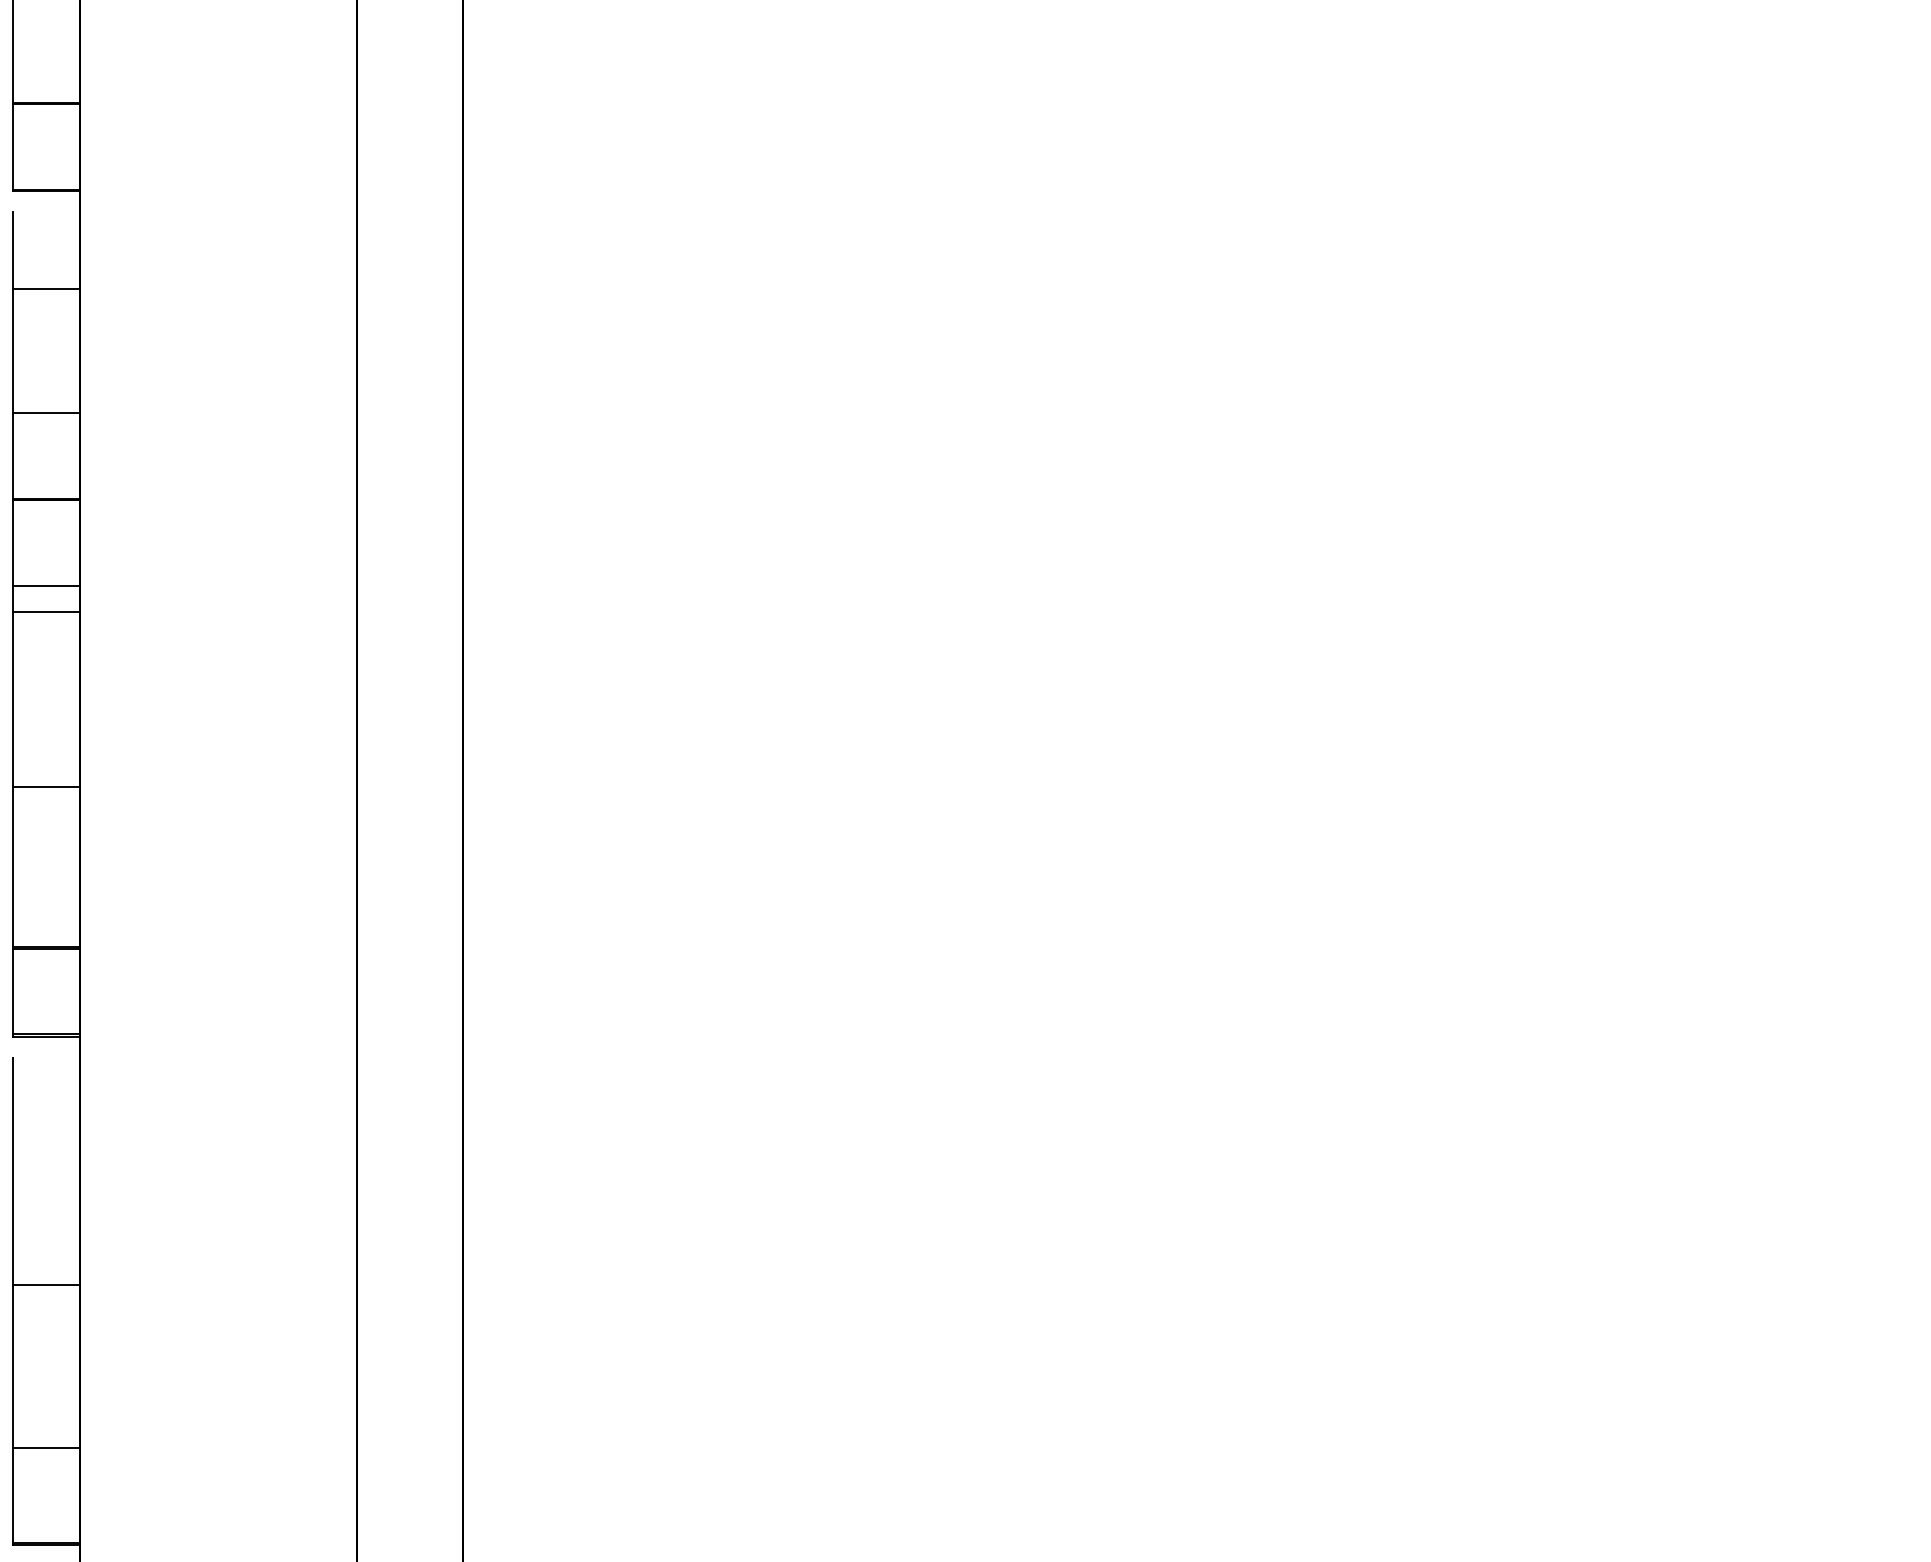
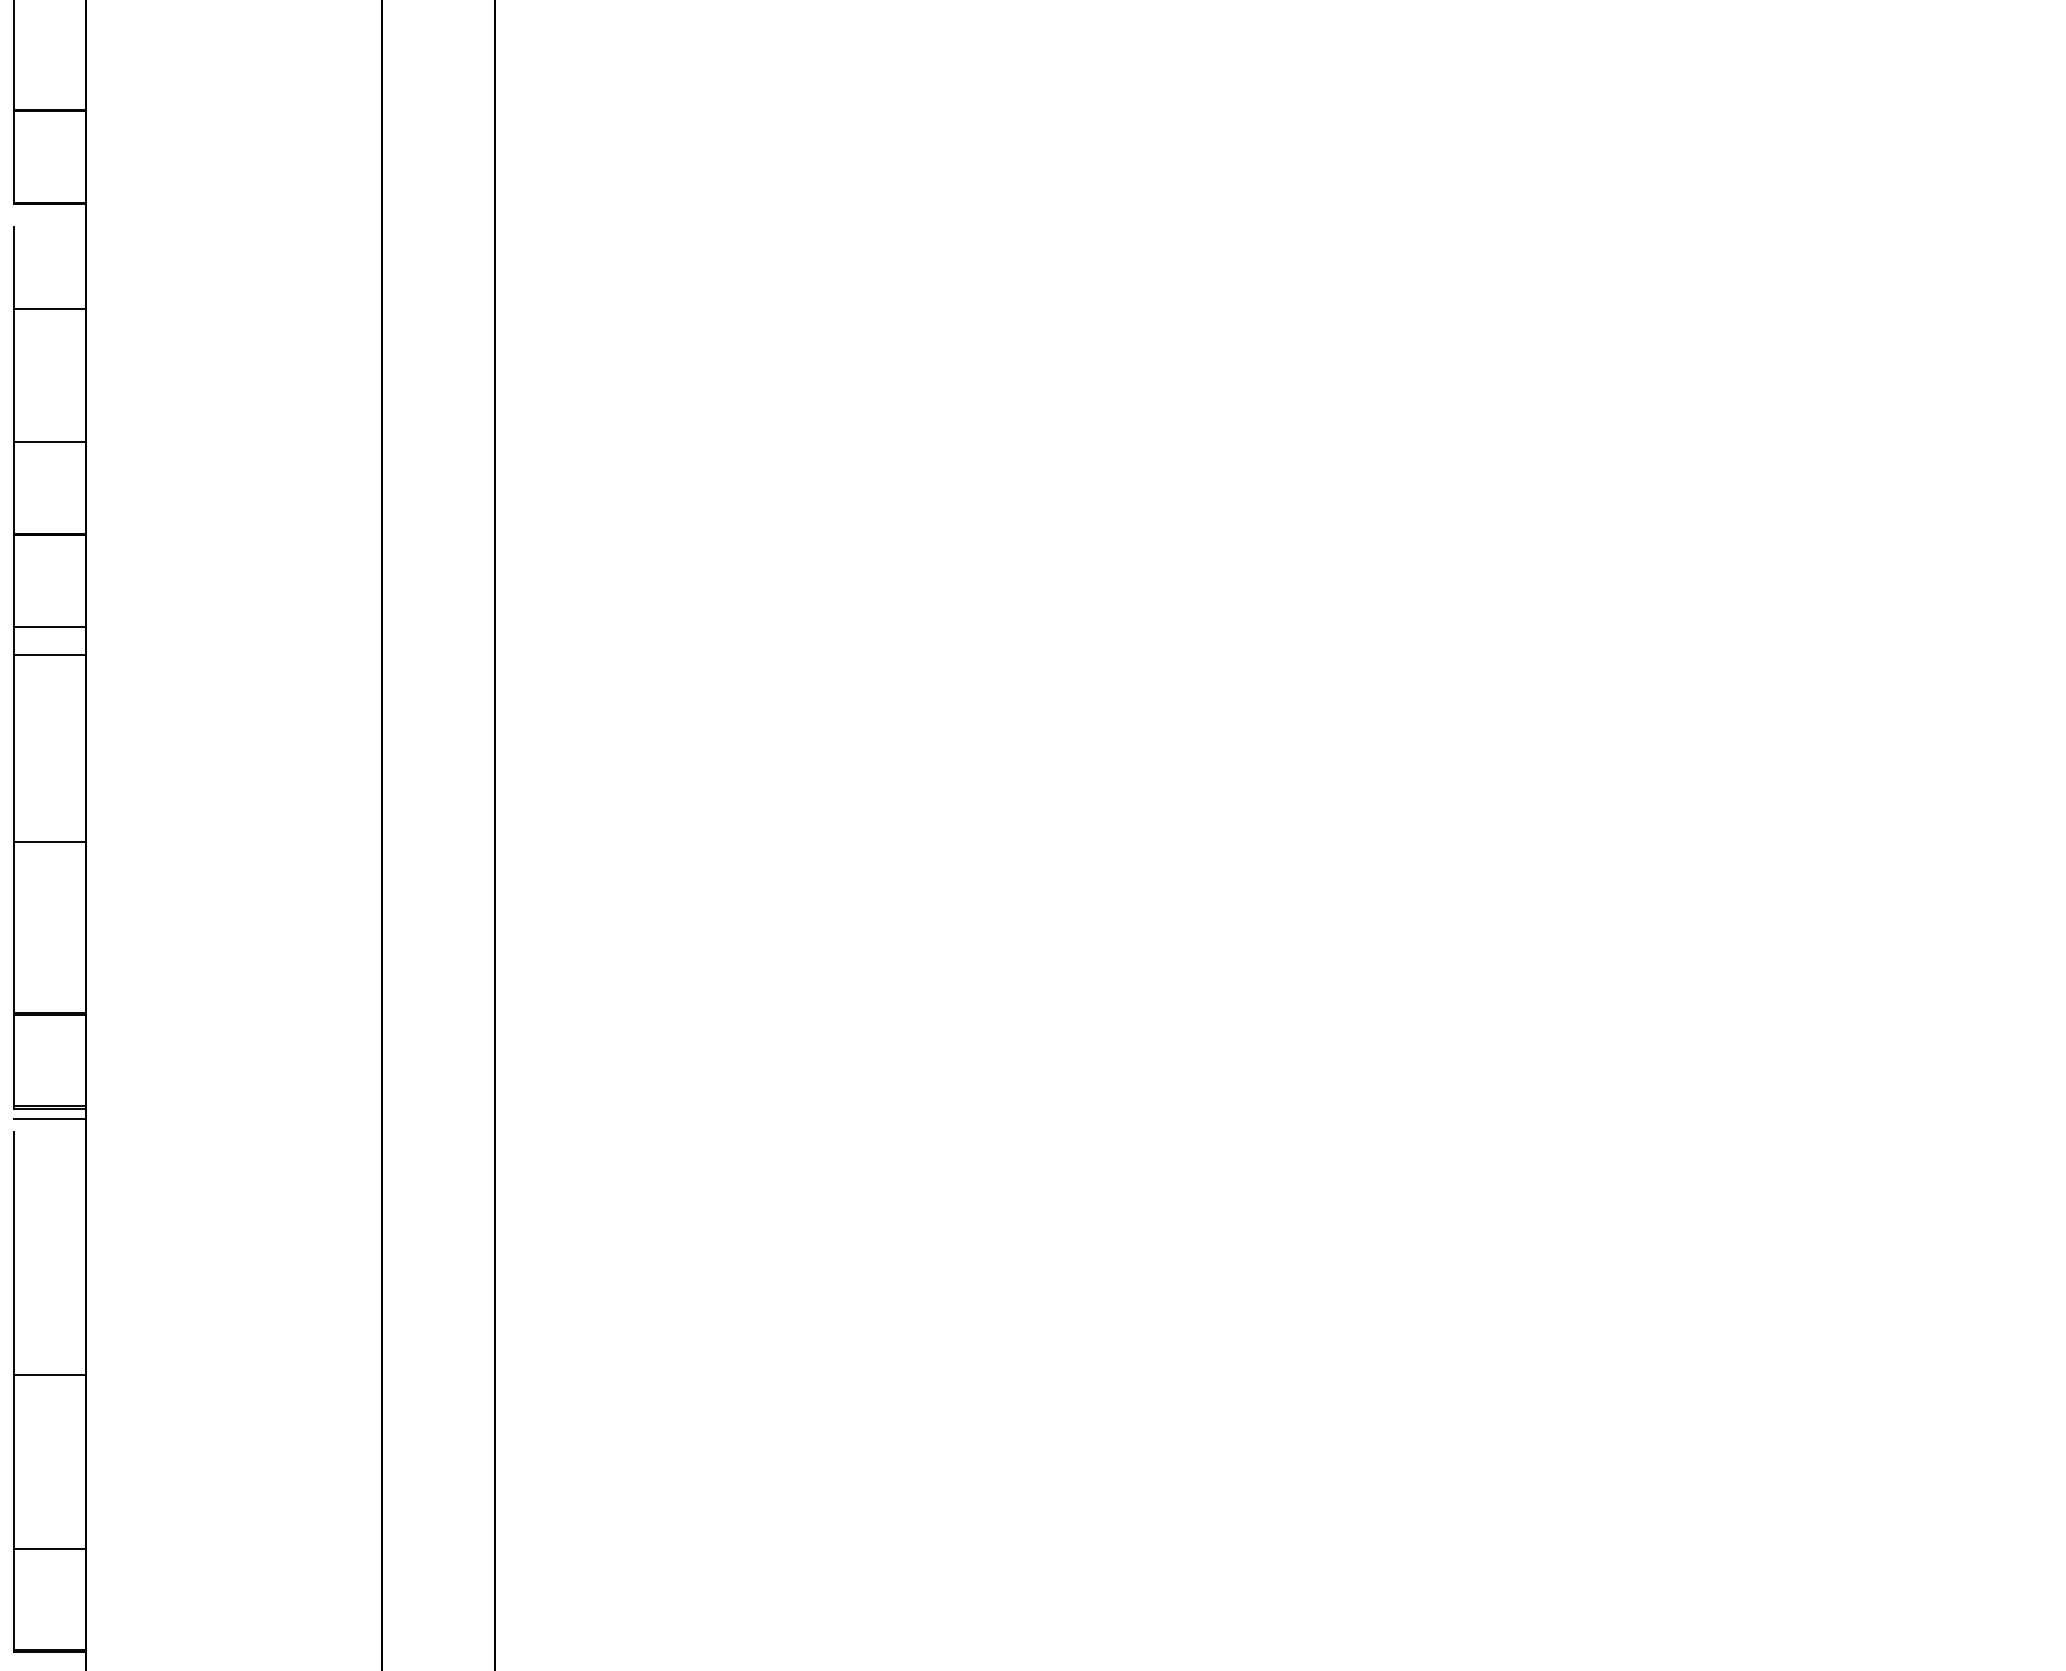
line: (46, 1046) -> (49, 1119), added

